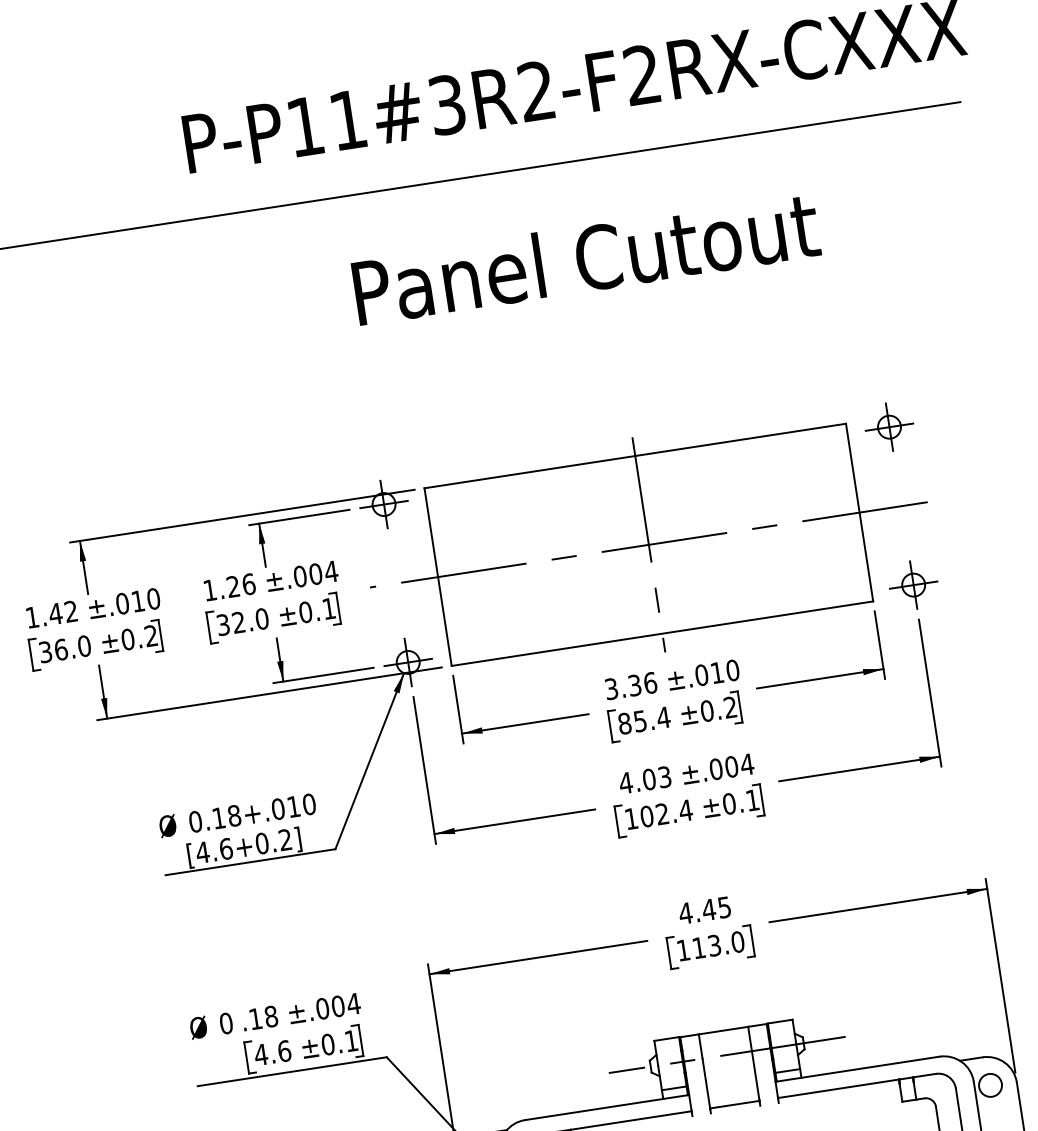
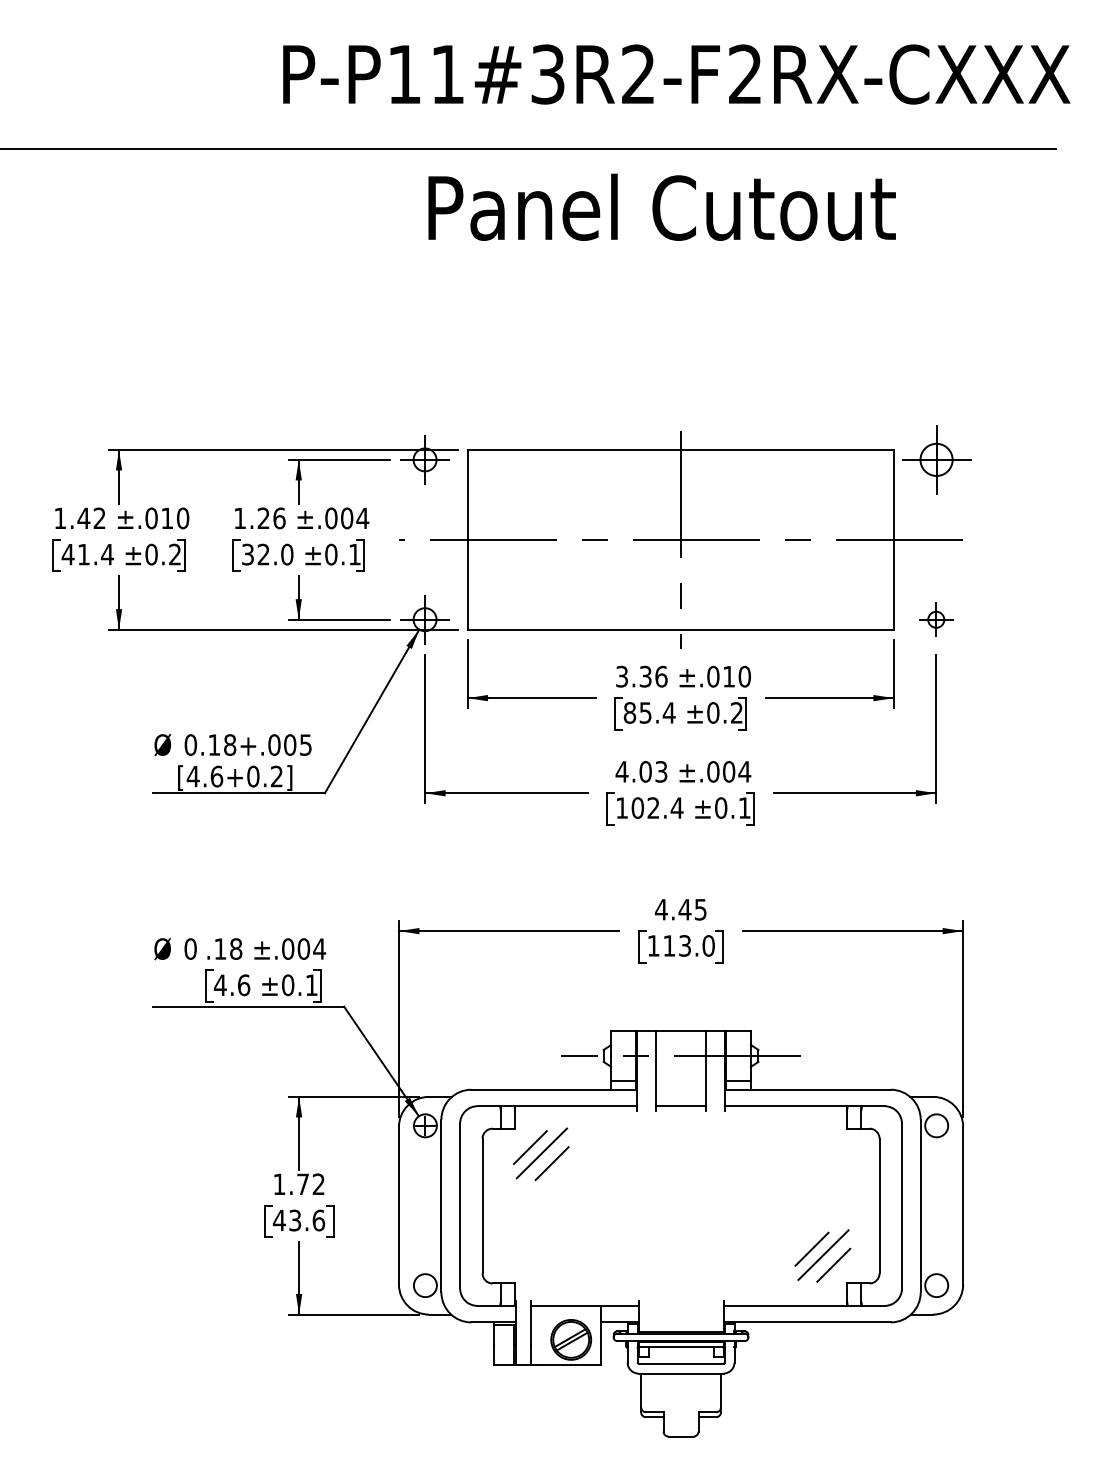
text: (585, 257) -> (661, 206), moved
part: (888, 426) -> (935, 459), size x1.4
part: (912, 585) -> (935, 619), size x0.7
text: (64, 649) -> (87, 554), 36.0 -> 41.4
text: (301, 804) -> (298, 744), 0.18+.010 -> 0.18+.005

